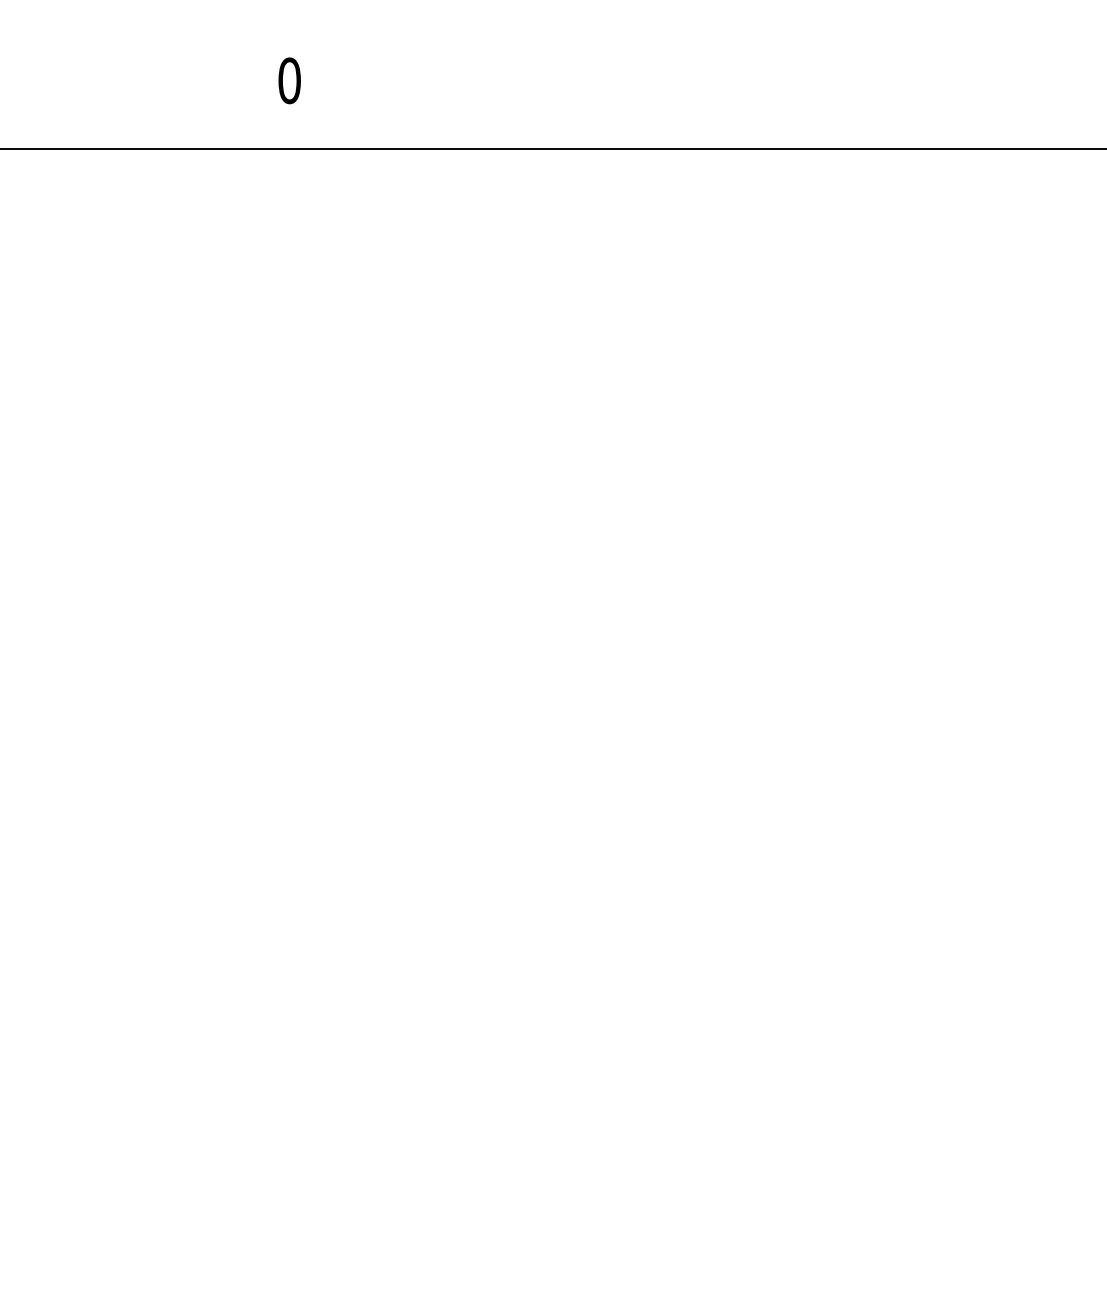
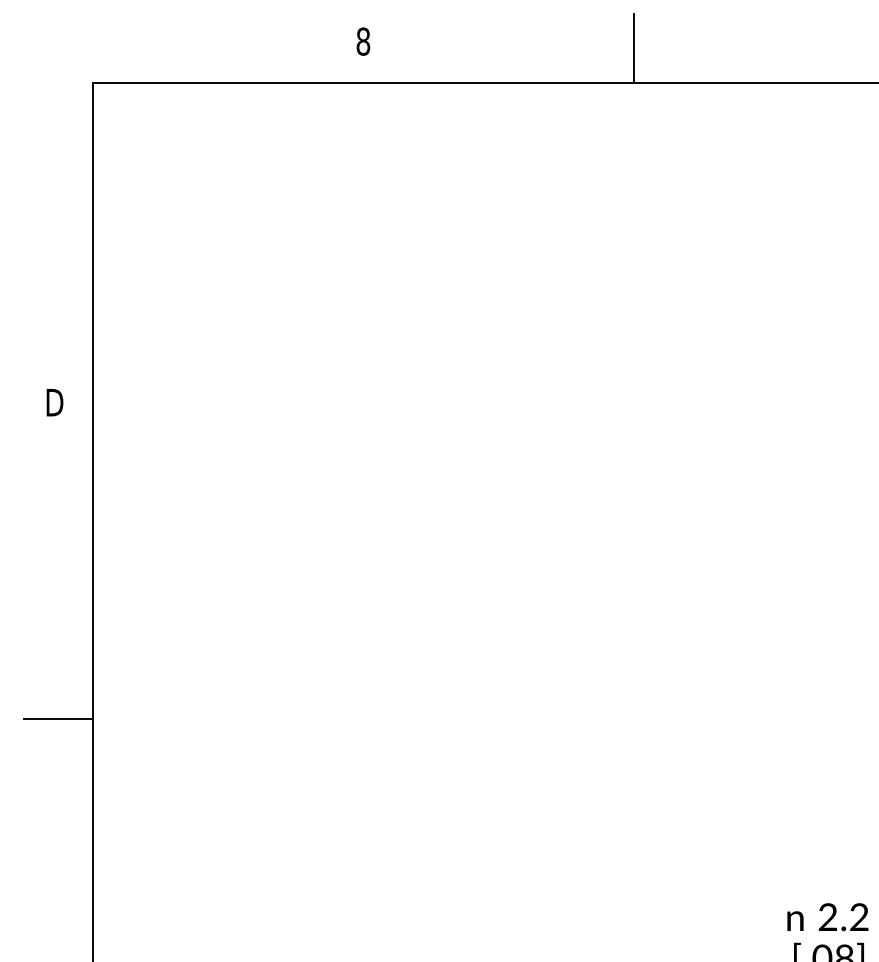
text: (289, 80) -> (363, 41), 0 -> 8
line: (734, 92) -> (634, 48), added

